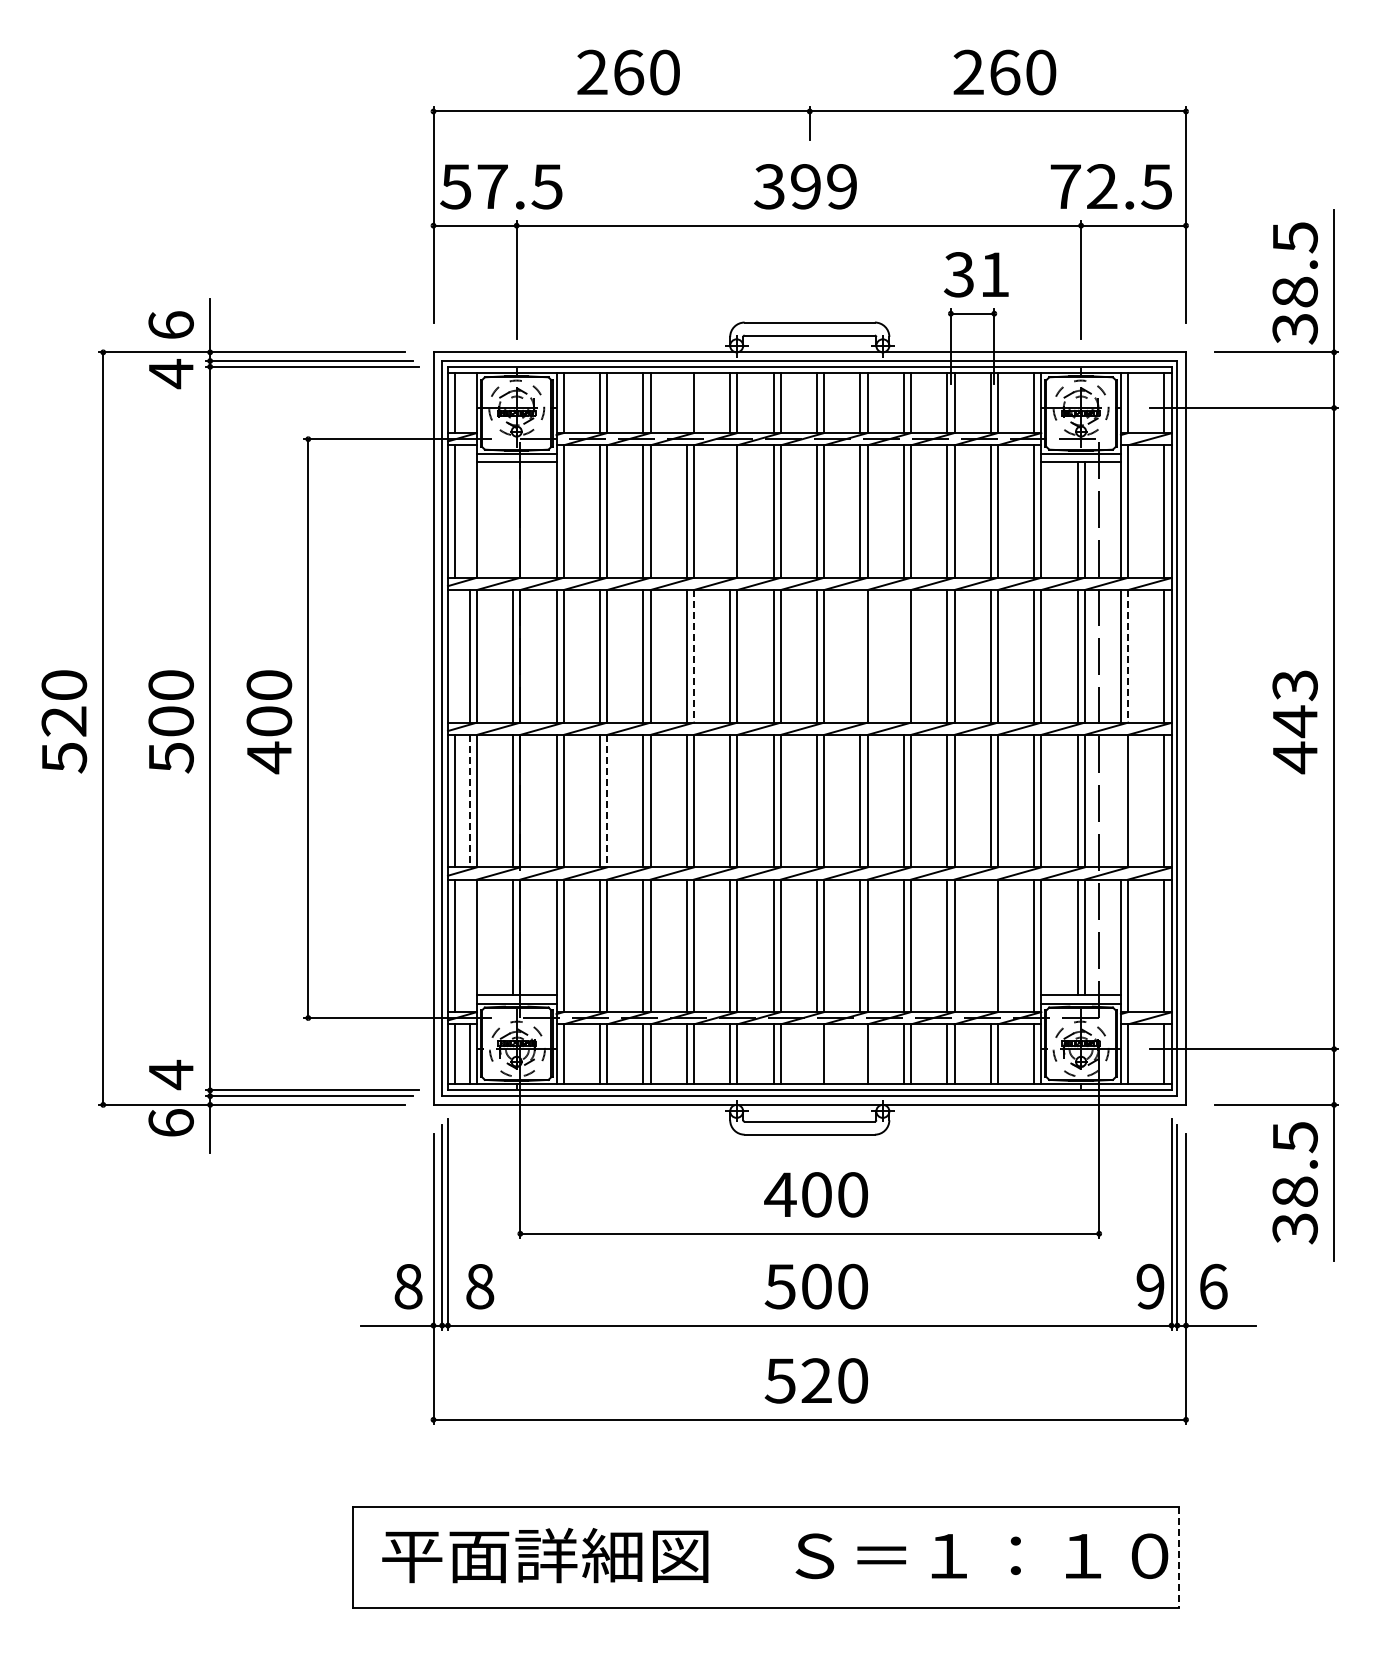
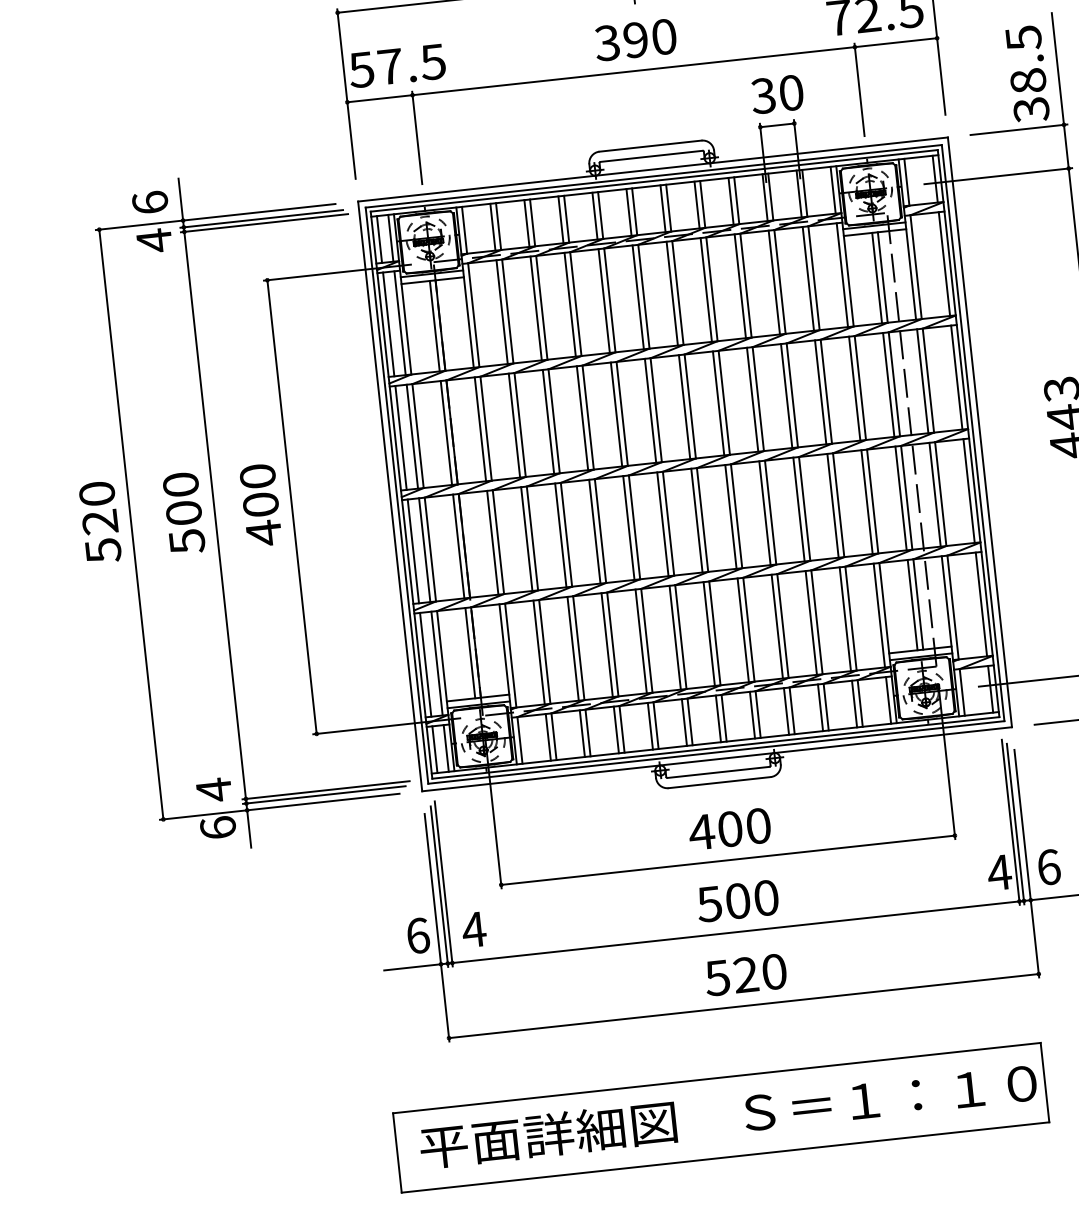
text: (842, 186) -> (664, 36), 399 -> 390
text: (994, 274) -> (791, 92), 31 -> 30
line: (469, 403) -> (390, 238), added
line: (686, 403) -> (560, 220), added
line: (469, 511) -> (399, 323), added
line: (730, 511) -> (604, 300), added
line: (513, 519) -> (435, 325), added
line: (455, 656) -> (401, 438), added
line: (694, 656) -> (588, 417), dashed -> solid
line: (860, 656) -> (718, 403), added
line: (903, 656) -> (752, 399), added
line: (1128, 656) -> (928, 380), dashed -> solid
line: (1120, 800) -> (934, 494), added
line: (469, 801) -> (424, 550), dashed -> solid
line: (607, 801) -> (532, 538), dashed -> solid
line: (469, 945) -> (436, 663), added
line: (990, 945) -> (845, 618), added
line: (817, 1053) -> (718, 718), added
line: (860, 1053) -> (752, 714), added
text: (408, 1286) -> (418, 935), 8 -> 6
text: (479, 1286) -> (473, 929), 8 -> 4
text: (1150, 1286) -> (999, 872), 9 -> 4
line: (1179, 1557) -> (1045, 1082), dashed -> solid

